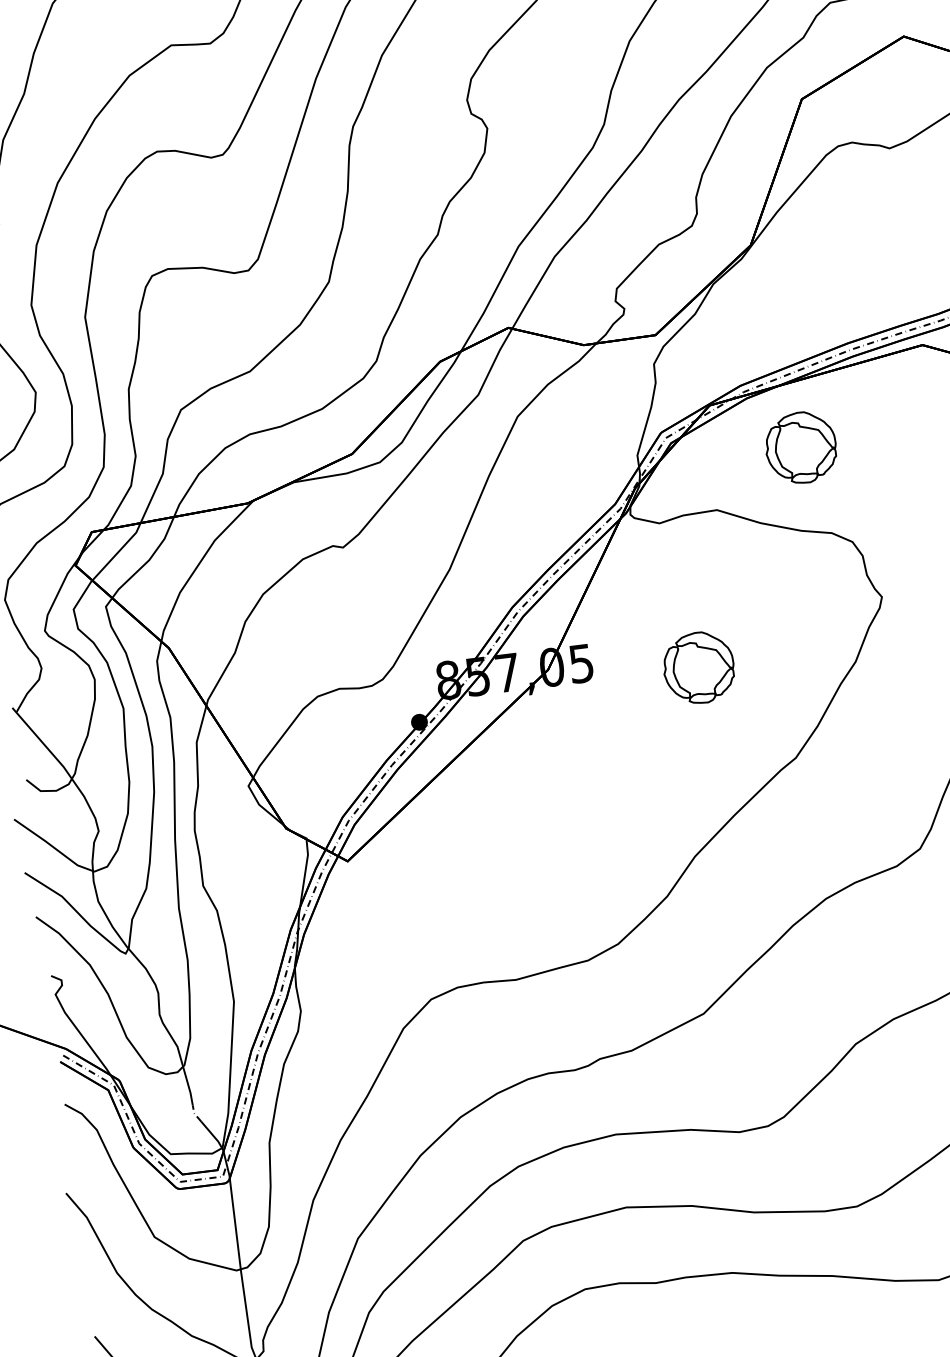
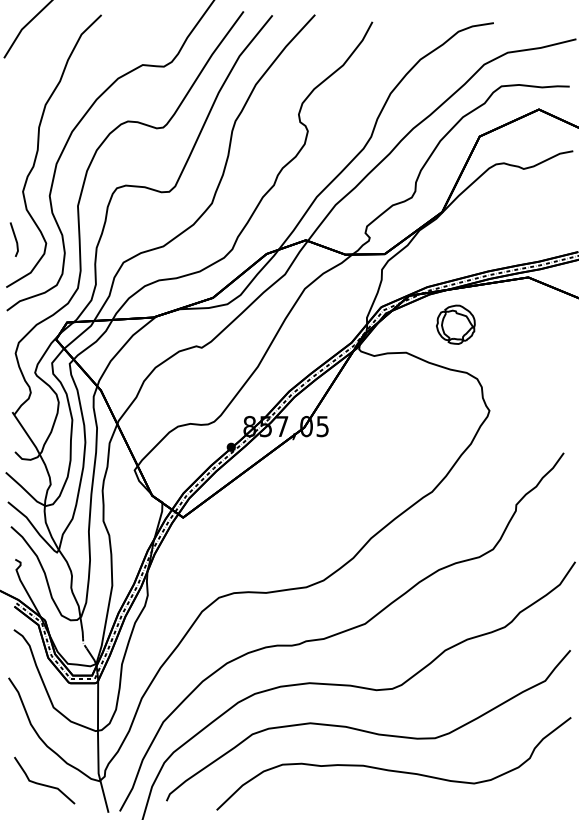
part: (698, 667) -> (385, 436), removed

